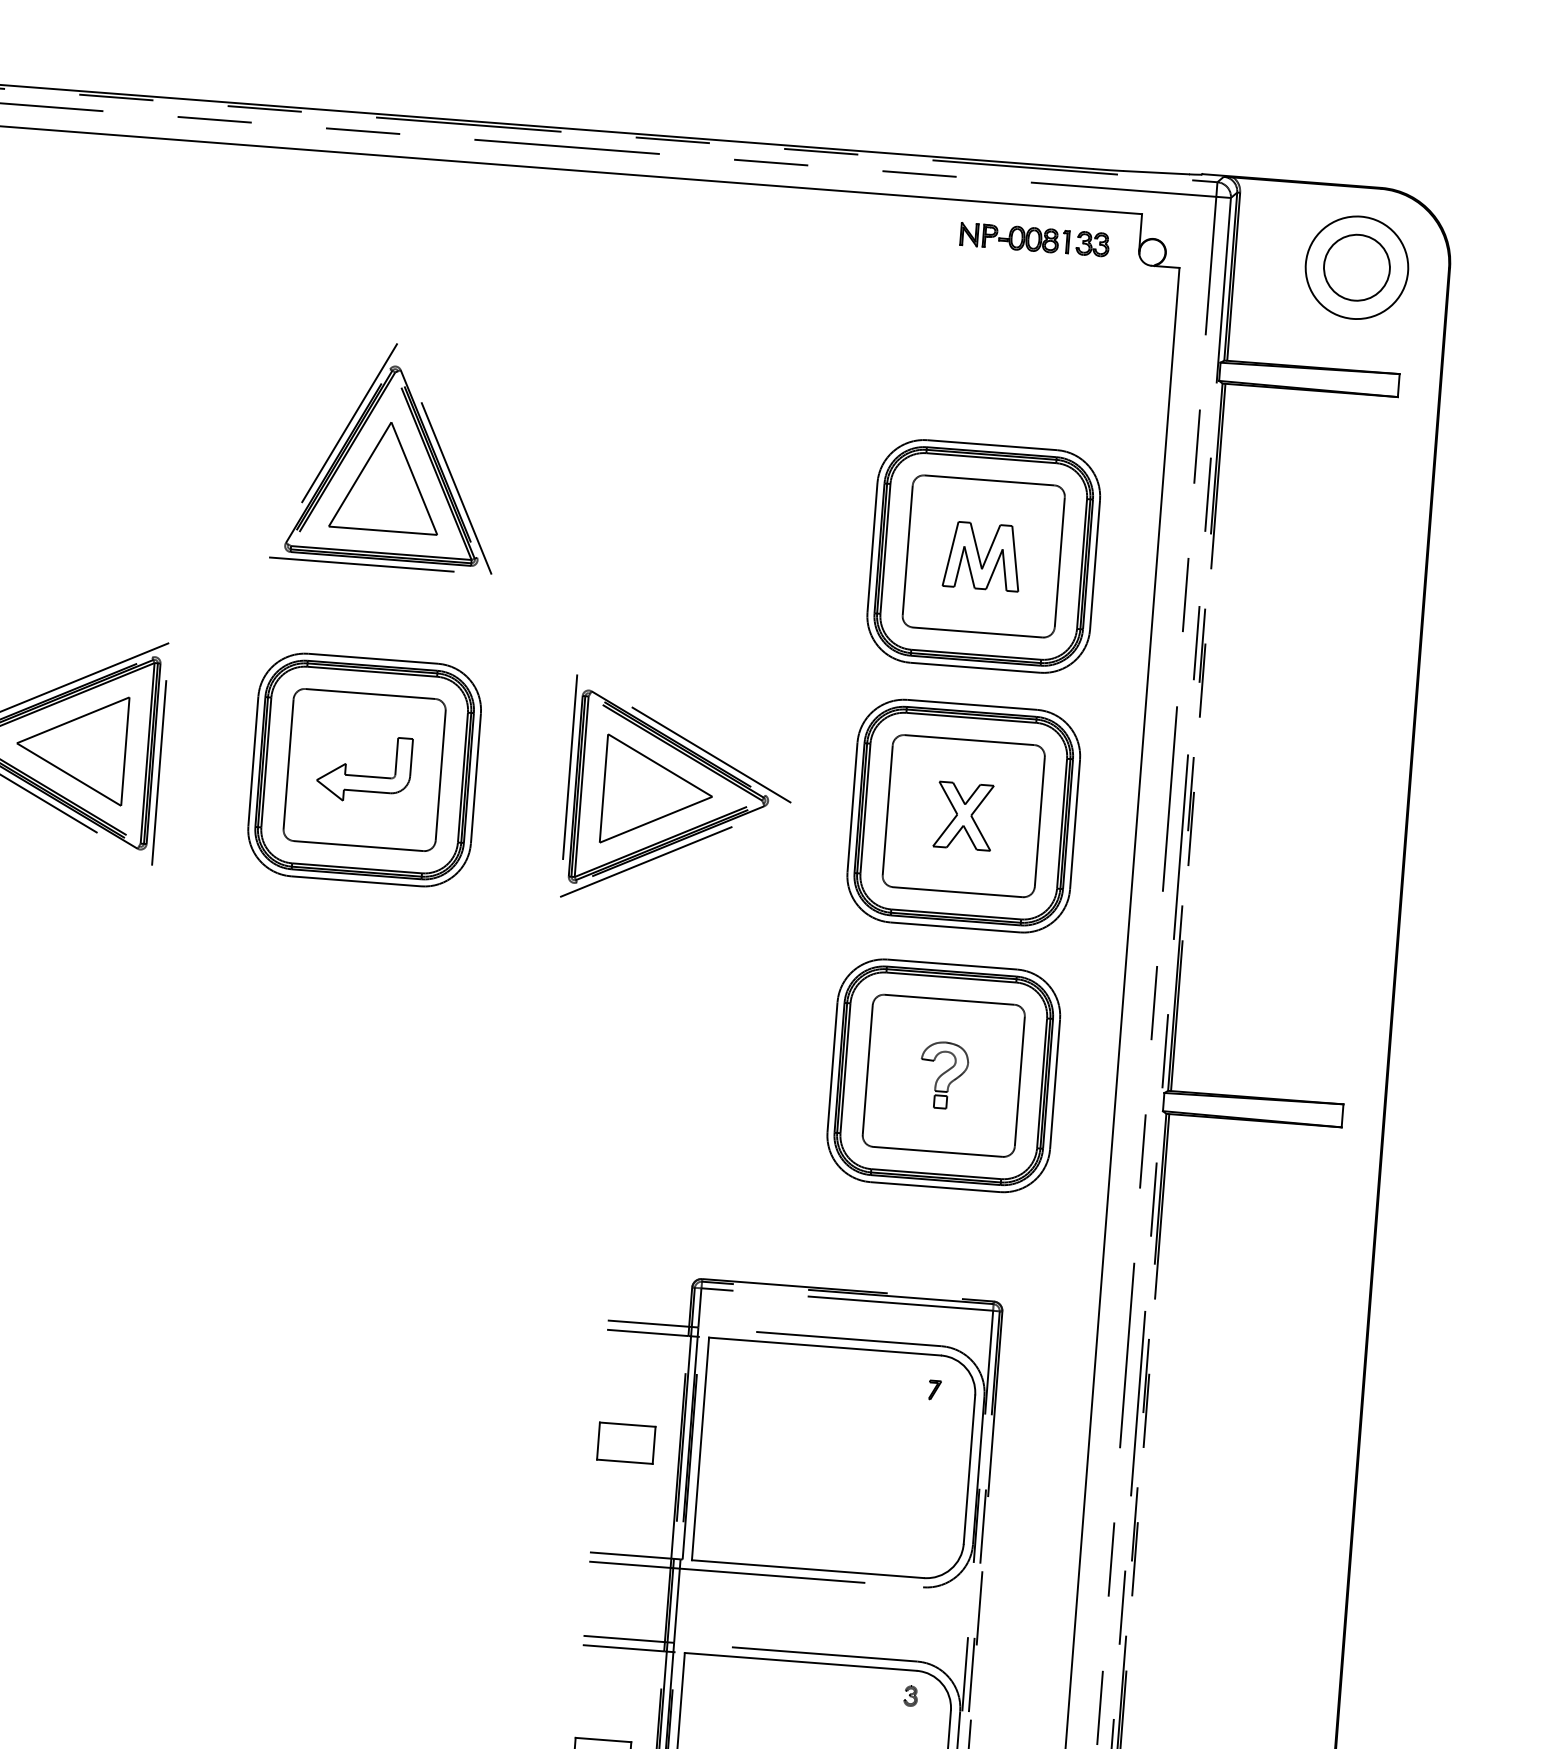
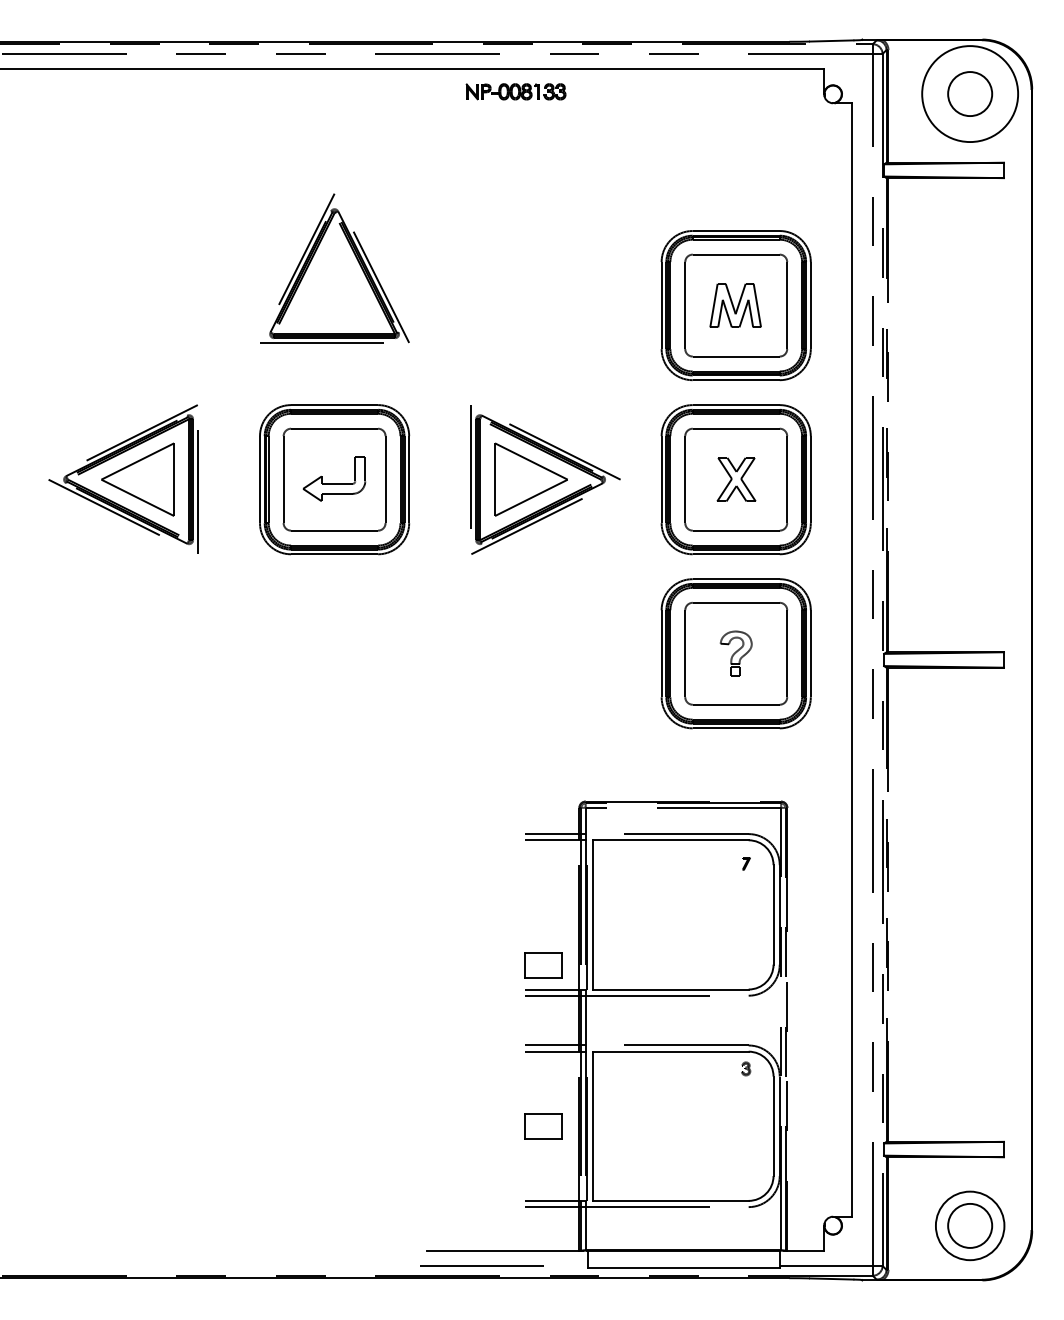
part: (1034, 239) -> (515, 91), moved
circle: (1356, 266) -> (969, 93), size x1.4
part: (387, 475) -> (334, 282), removed
part: (626, 1442) -> (543, 965), moved

